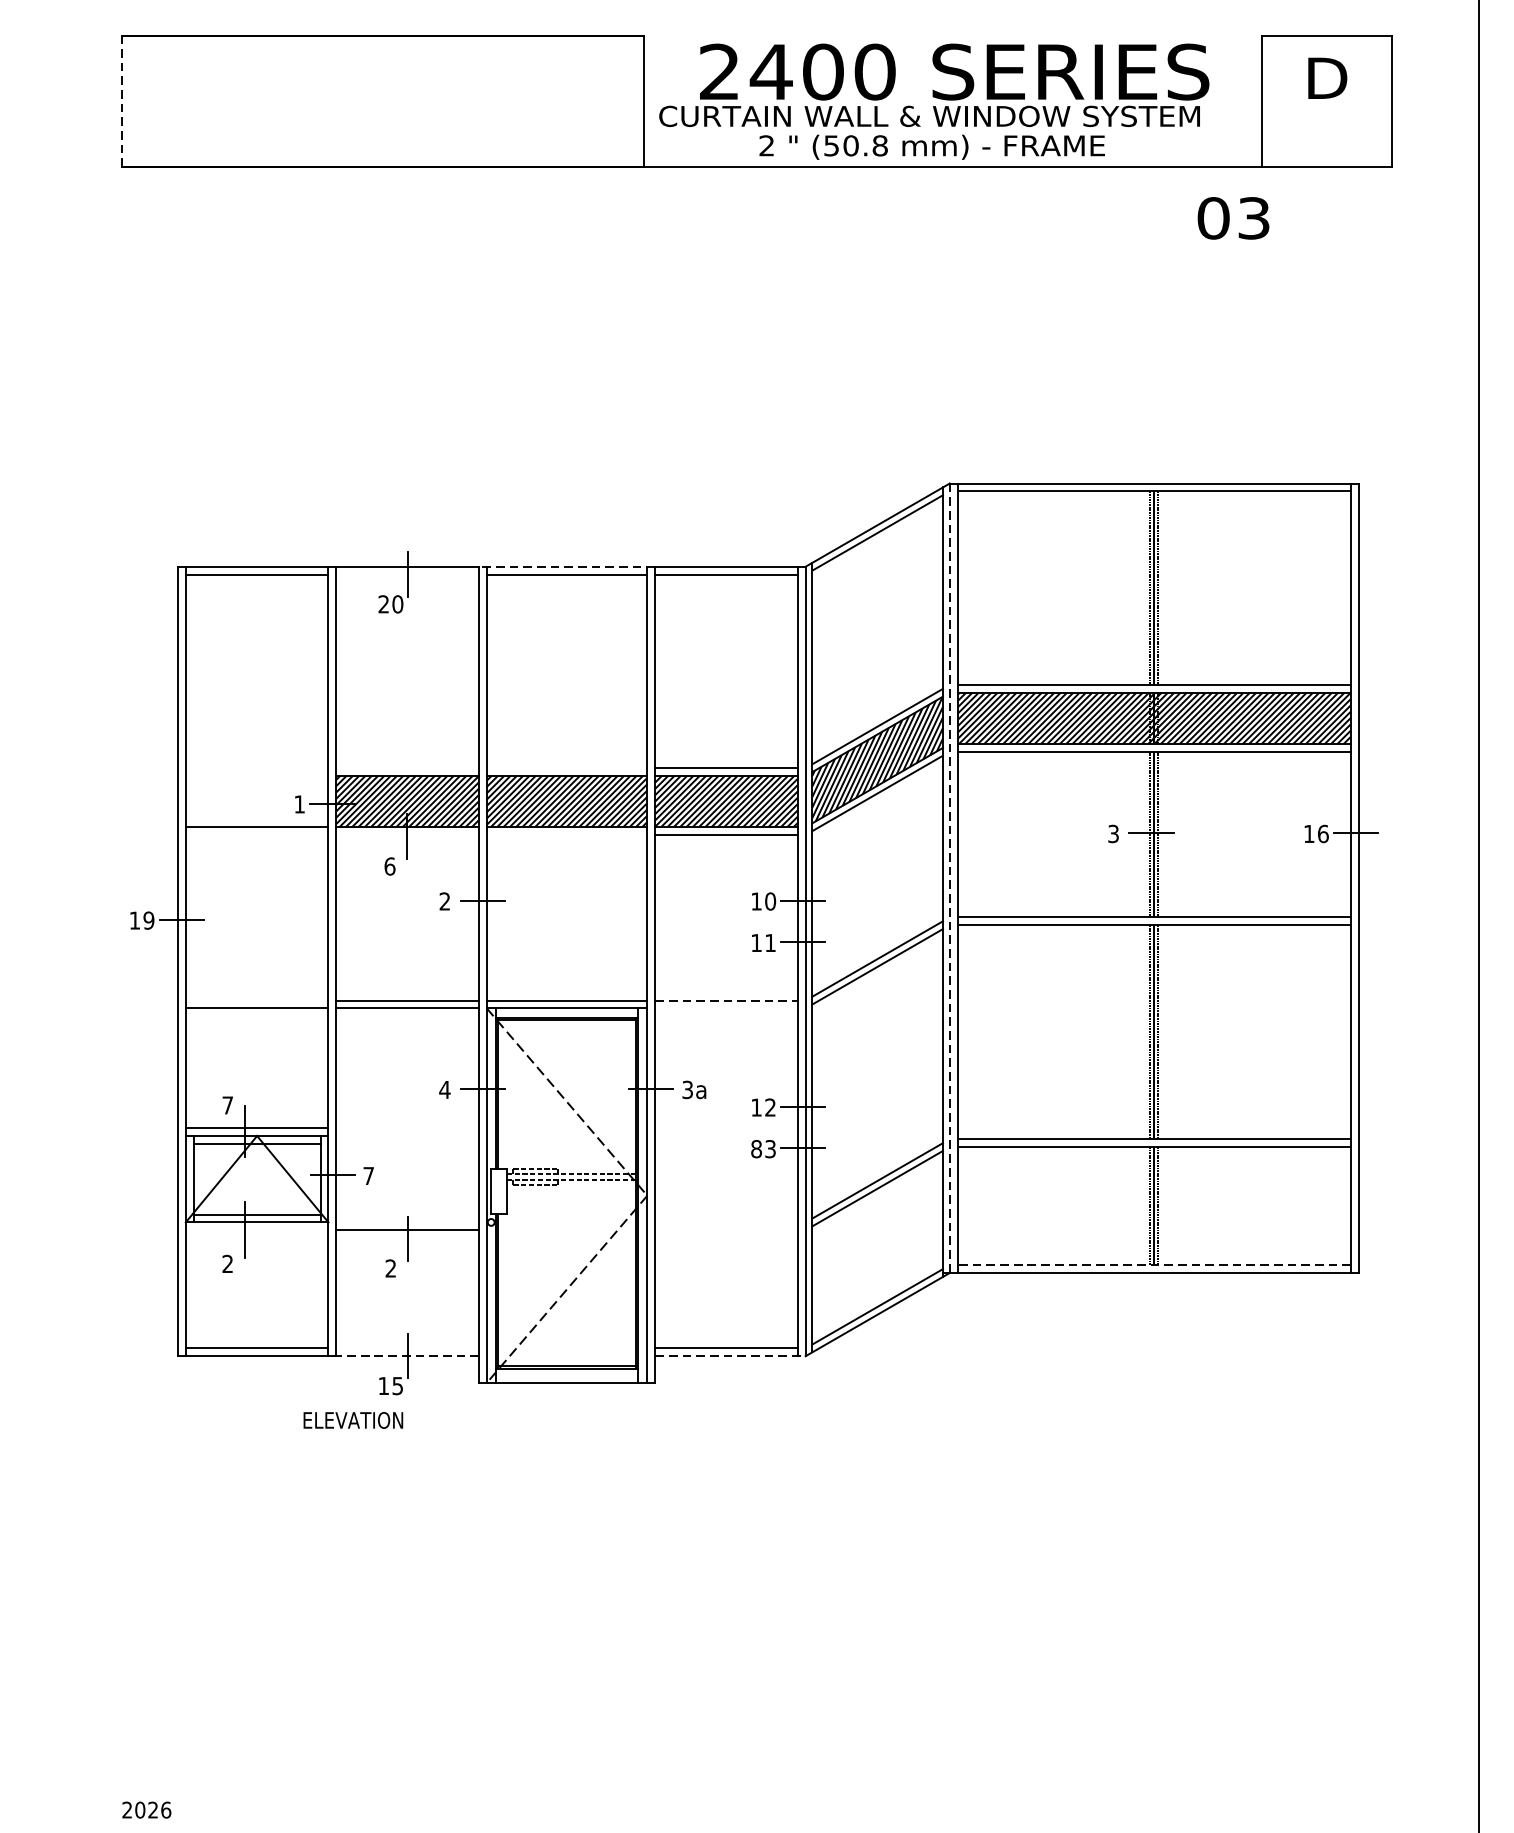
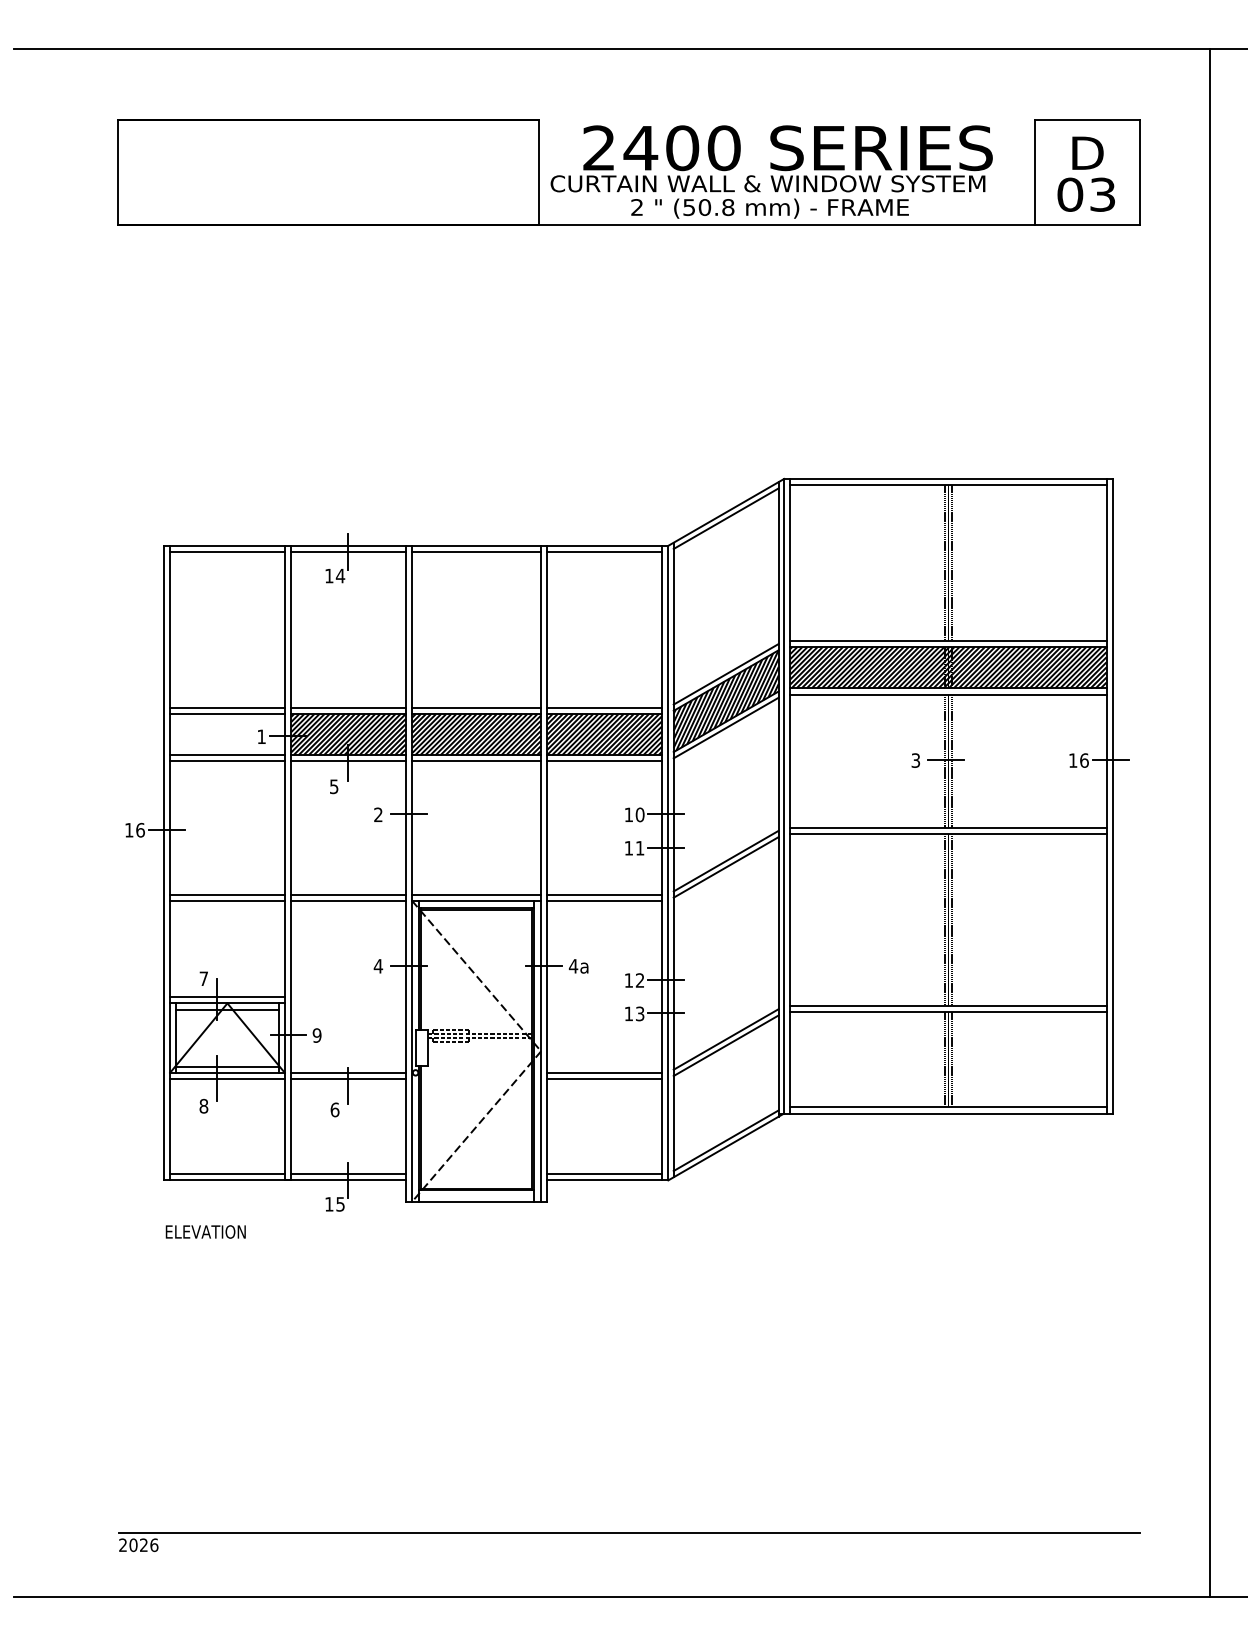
line: (121, 101) -> (118, 171), dashed -> solid
text: (1232, 218) -> (1085, 194), moved
line: (566, 566) -> (476, 545), dashed -> solid
line: (407, 575) -> (348, 552), added
text: (391, 603) -> (335, 575), 20 -> 14
line: (257, 767) -> (227, 707), added
line: (407, 767) -> (348, 707), added
line: (566, 767) -> (476, 707), added
line: (257, 775) -> (227, 713), added
line: (257, 835) -> (227, 761), added
line: (407, 835) -> (348, 761), added
line: (566, 835) -> (476, 761), added
text: (389, 866) -> (333, 786), 6 -> 5
line: (950, 878) -> (784, 796), dashed -> solid
text: (148, 919) -> (140, 829), 19 -> 16
line: (257, 1000) -> (227, 894), added
line: (727, 1000) -> (605, 894), dashed -> solid
line: (726, 1008) -> (604, 900), added
text: (687, 1090) -> (573, 966), 3a -> 4a
text: (756, 1148) -> (628, 1013), 83 -> 13
text: (367, 1175) -> (316, 1035), 7 -> 9
line: (407, 1222) -> (348, 1072), added
line: (726, 1222) -> (604, 1072), added
line: (257, 1230) -> (227, 1079), added
line: (726, 1230) -> (604, 1079), added
text: (227, 1264) -> (203, 1106), 2 -> 8
line: (1154, 1265) -> (948, 1107), dashed -> solid
text: (390, 1268) -> (334, 1109), 2 -> 6
line: (407, 1348) -> (348, 1174), added
line: (402, 1356) -> (344, 1180), dashed -> solid
line: (731, 1356) -> (608, 1180), dashed -> solid
text: (352, 1419) -> (205, 1231), moved
line: (756, 1795) -> (628, 1533), added

